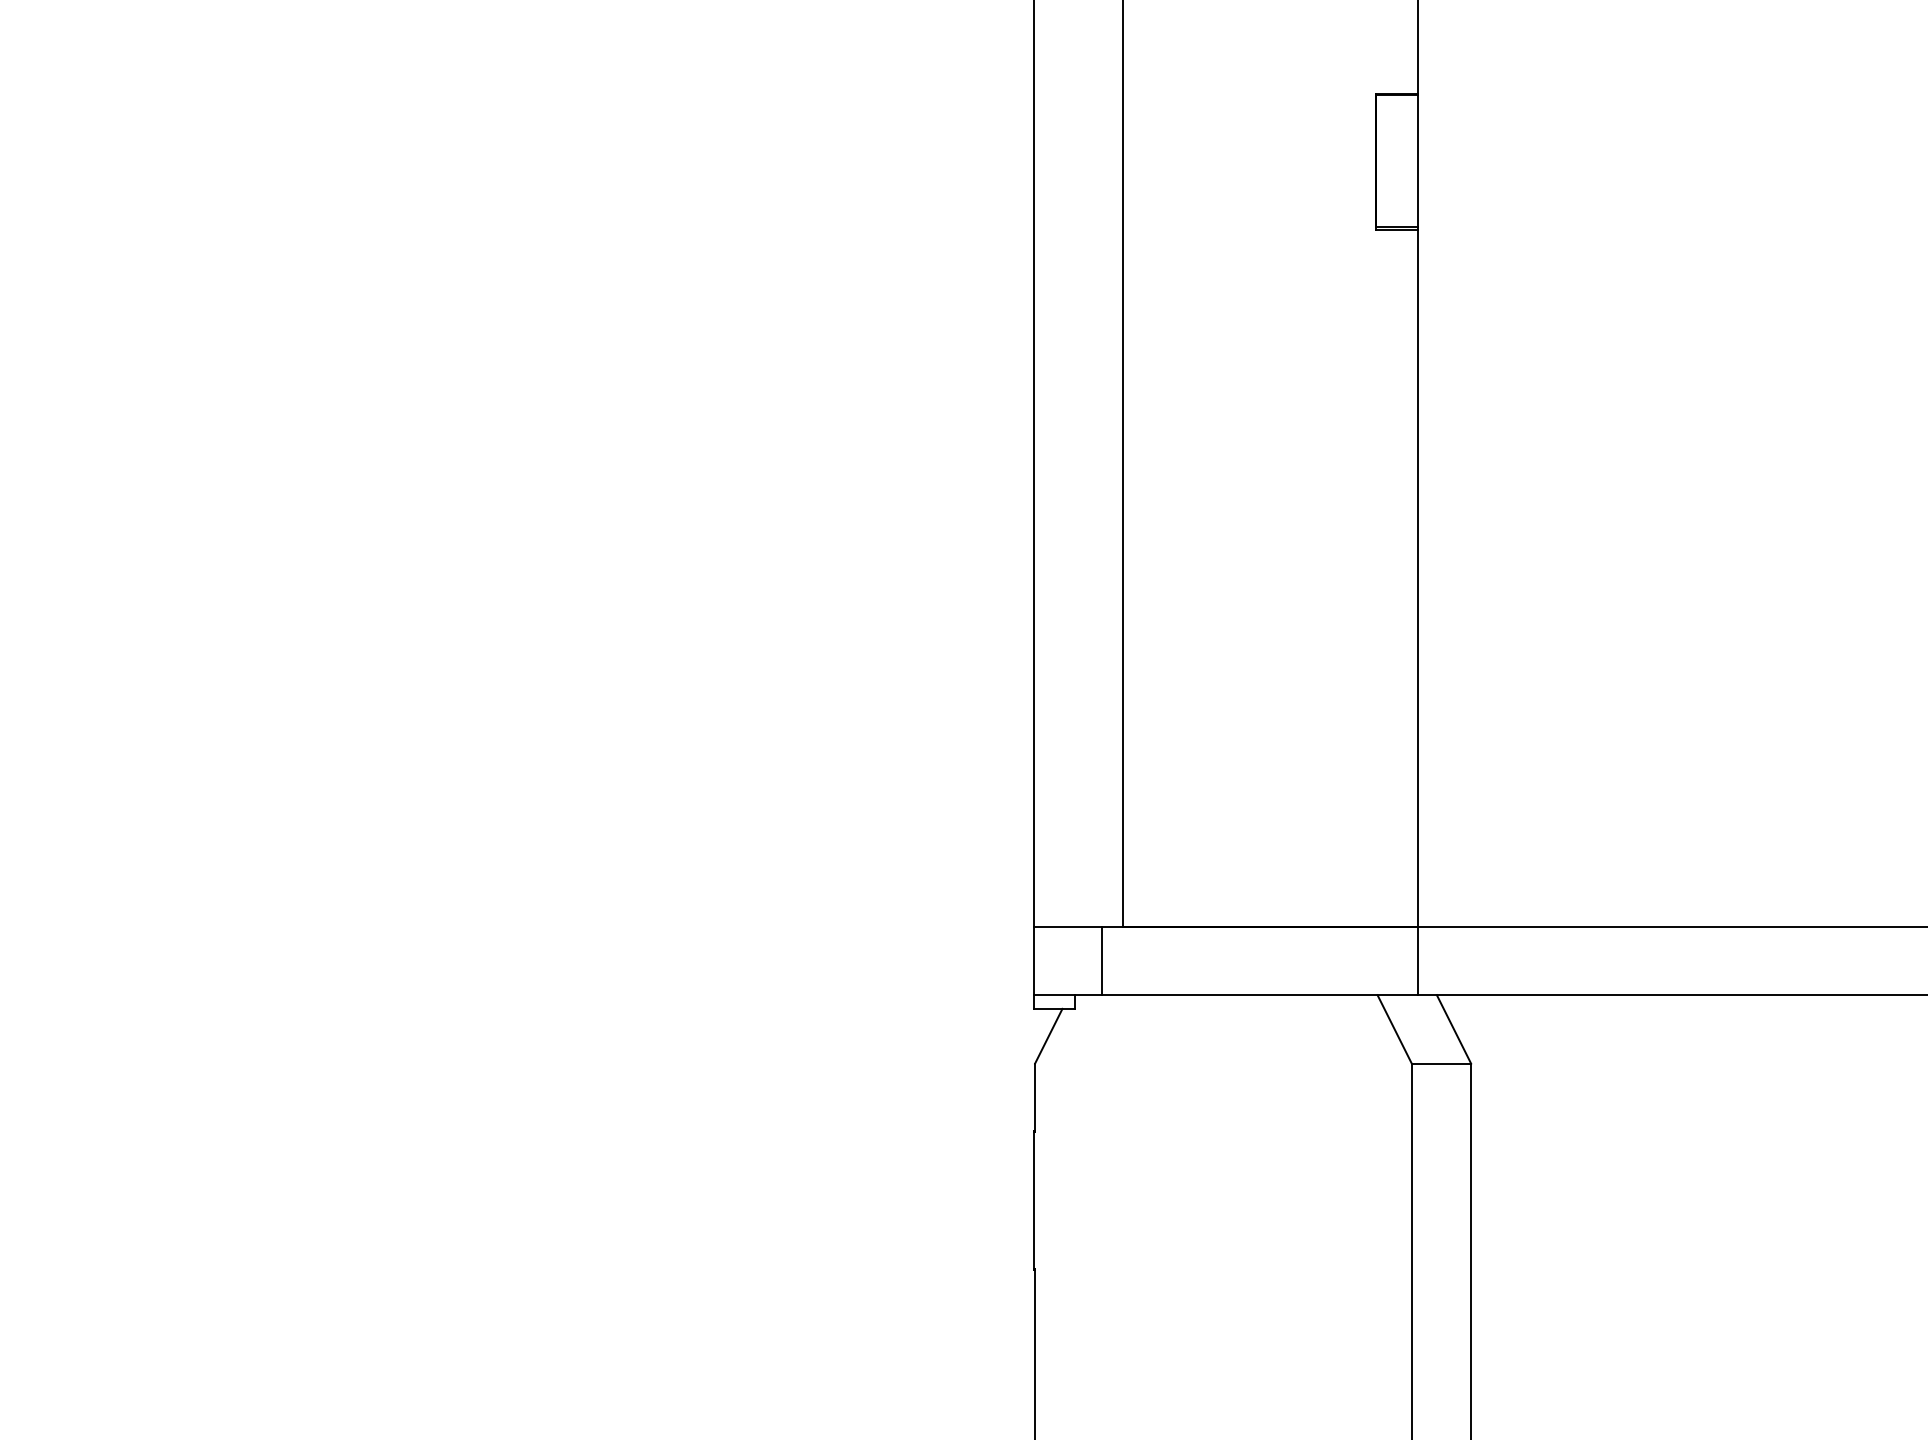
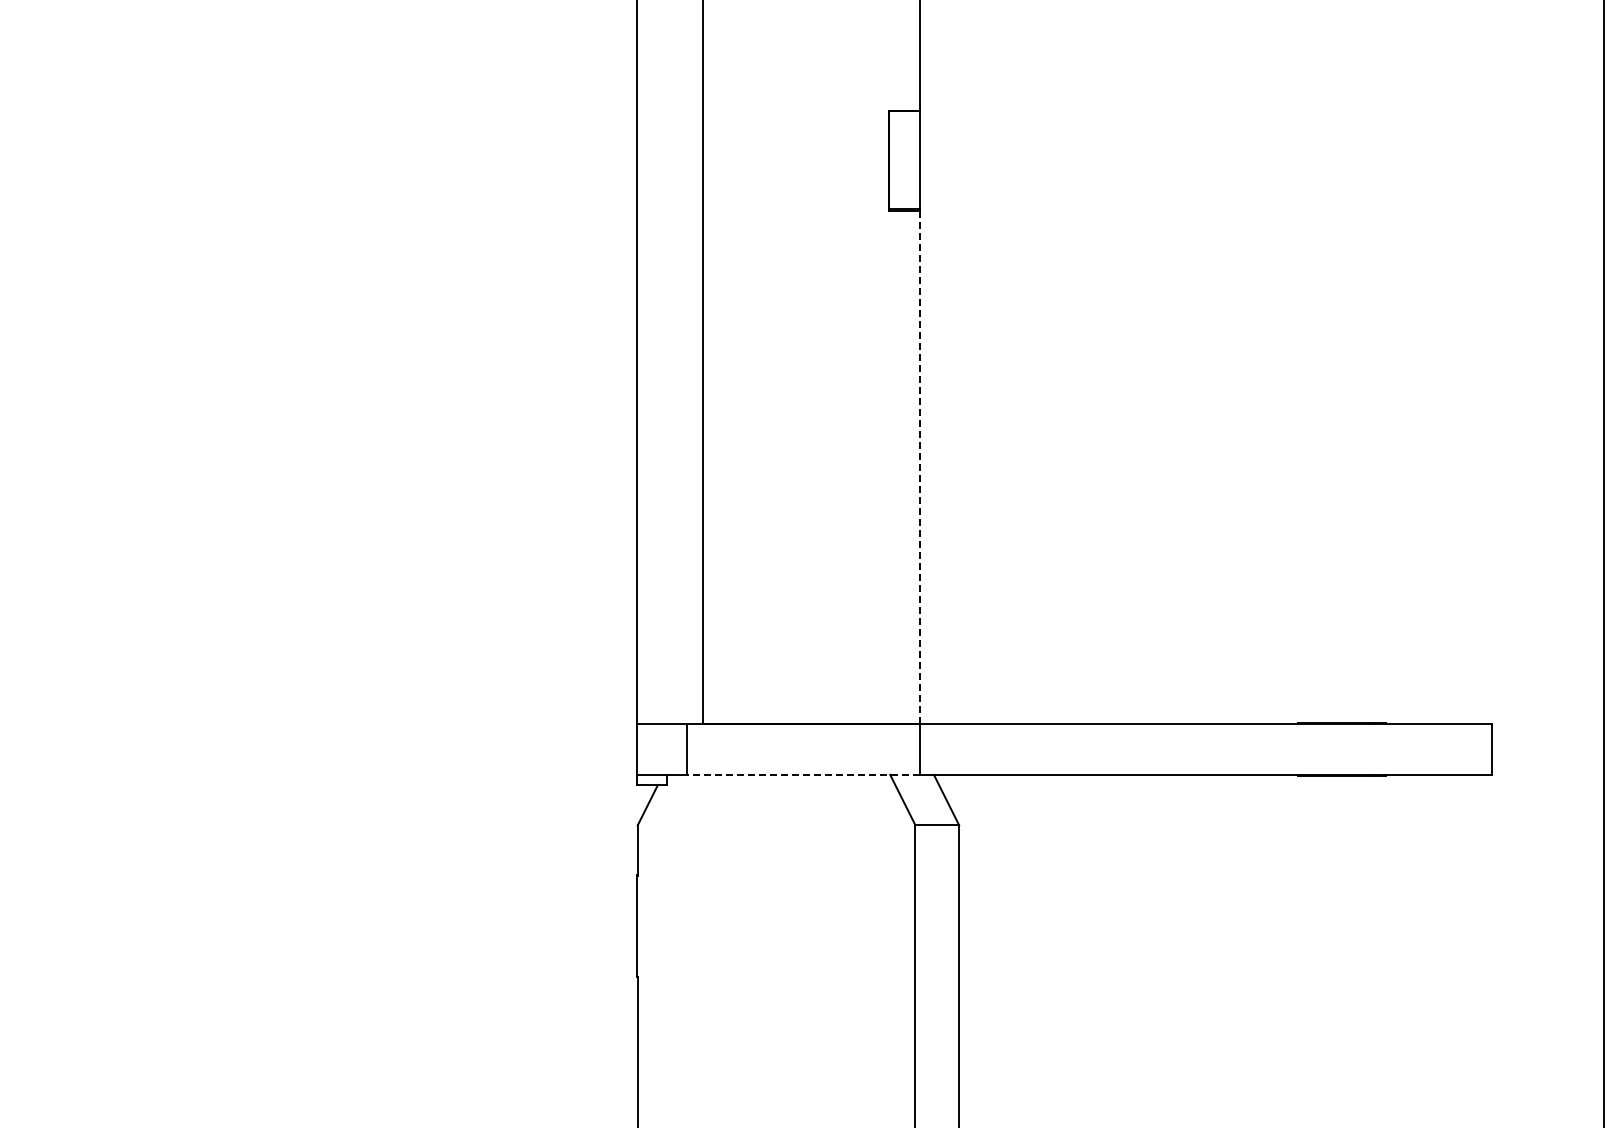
line: (1417, 578) -> (919, 467), solid -> dashed
line: (1259, 994) -> (803, 774), solid -> dashed

